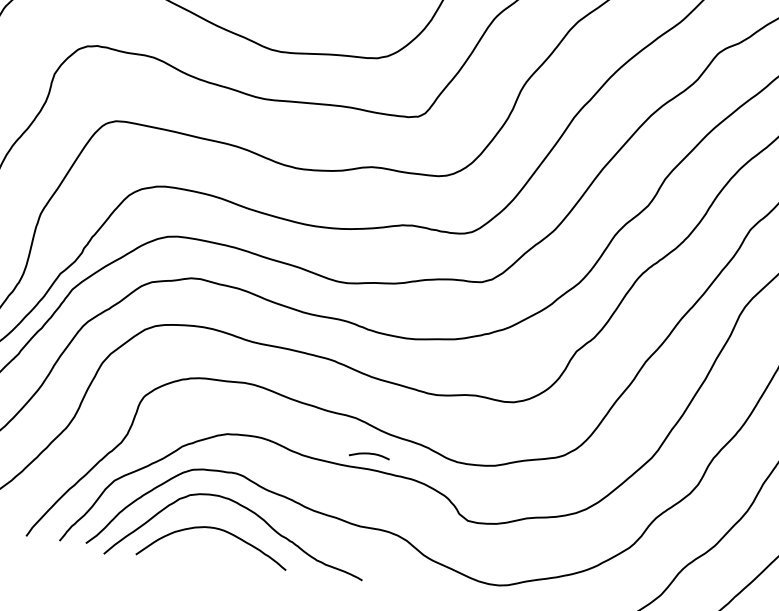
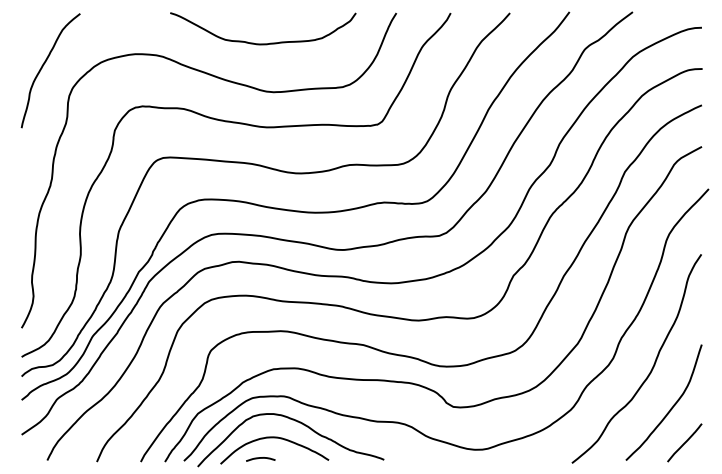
curve: (369, 454) -> (260, 458), moved

